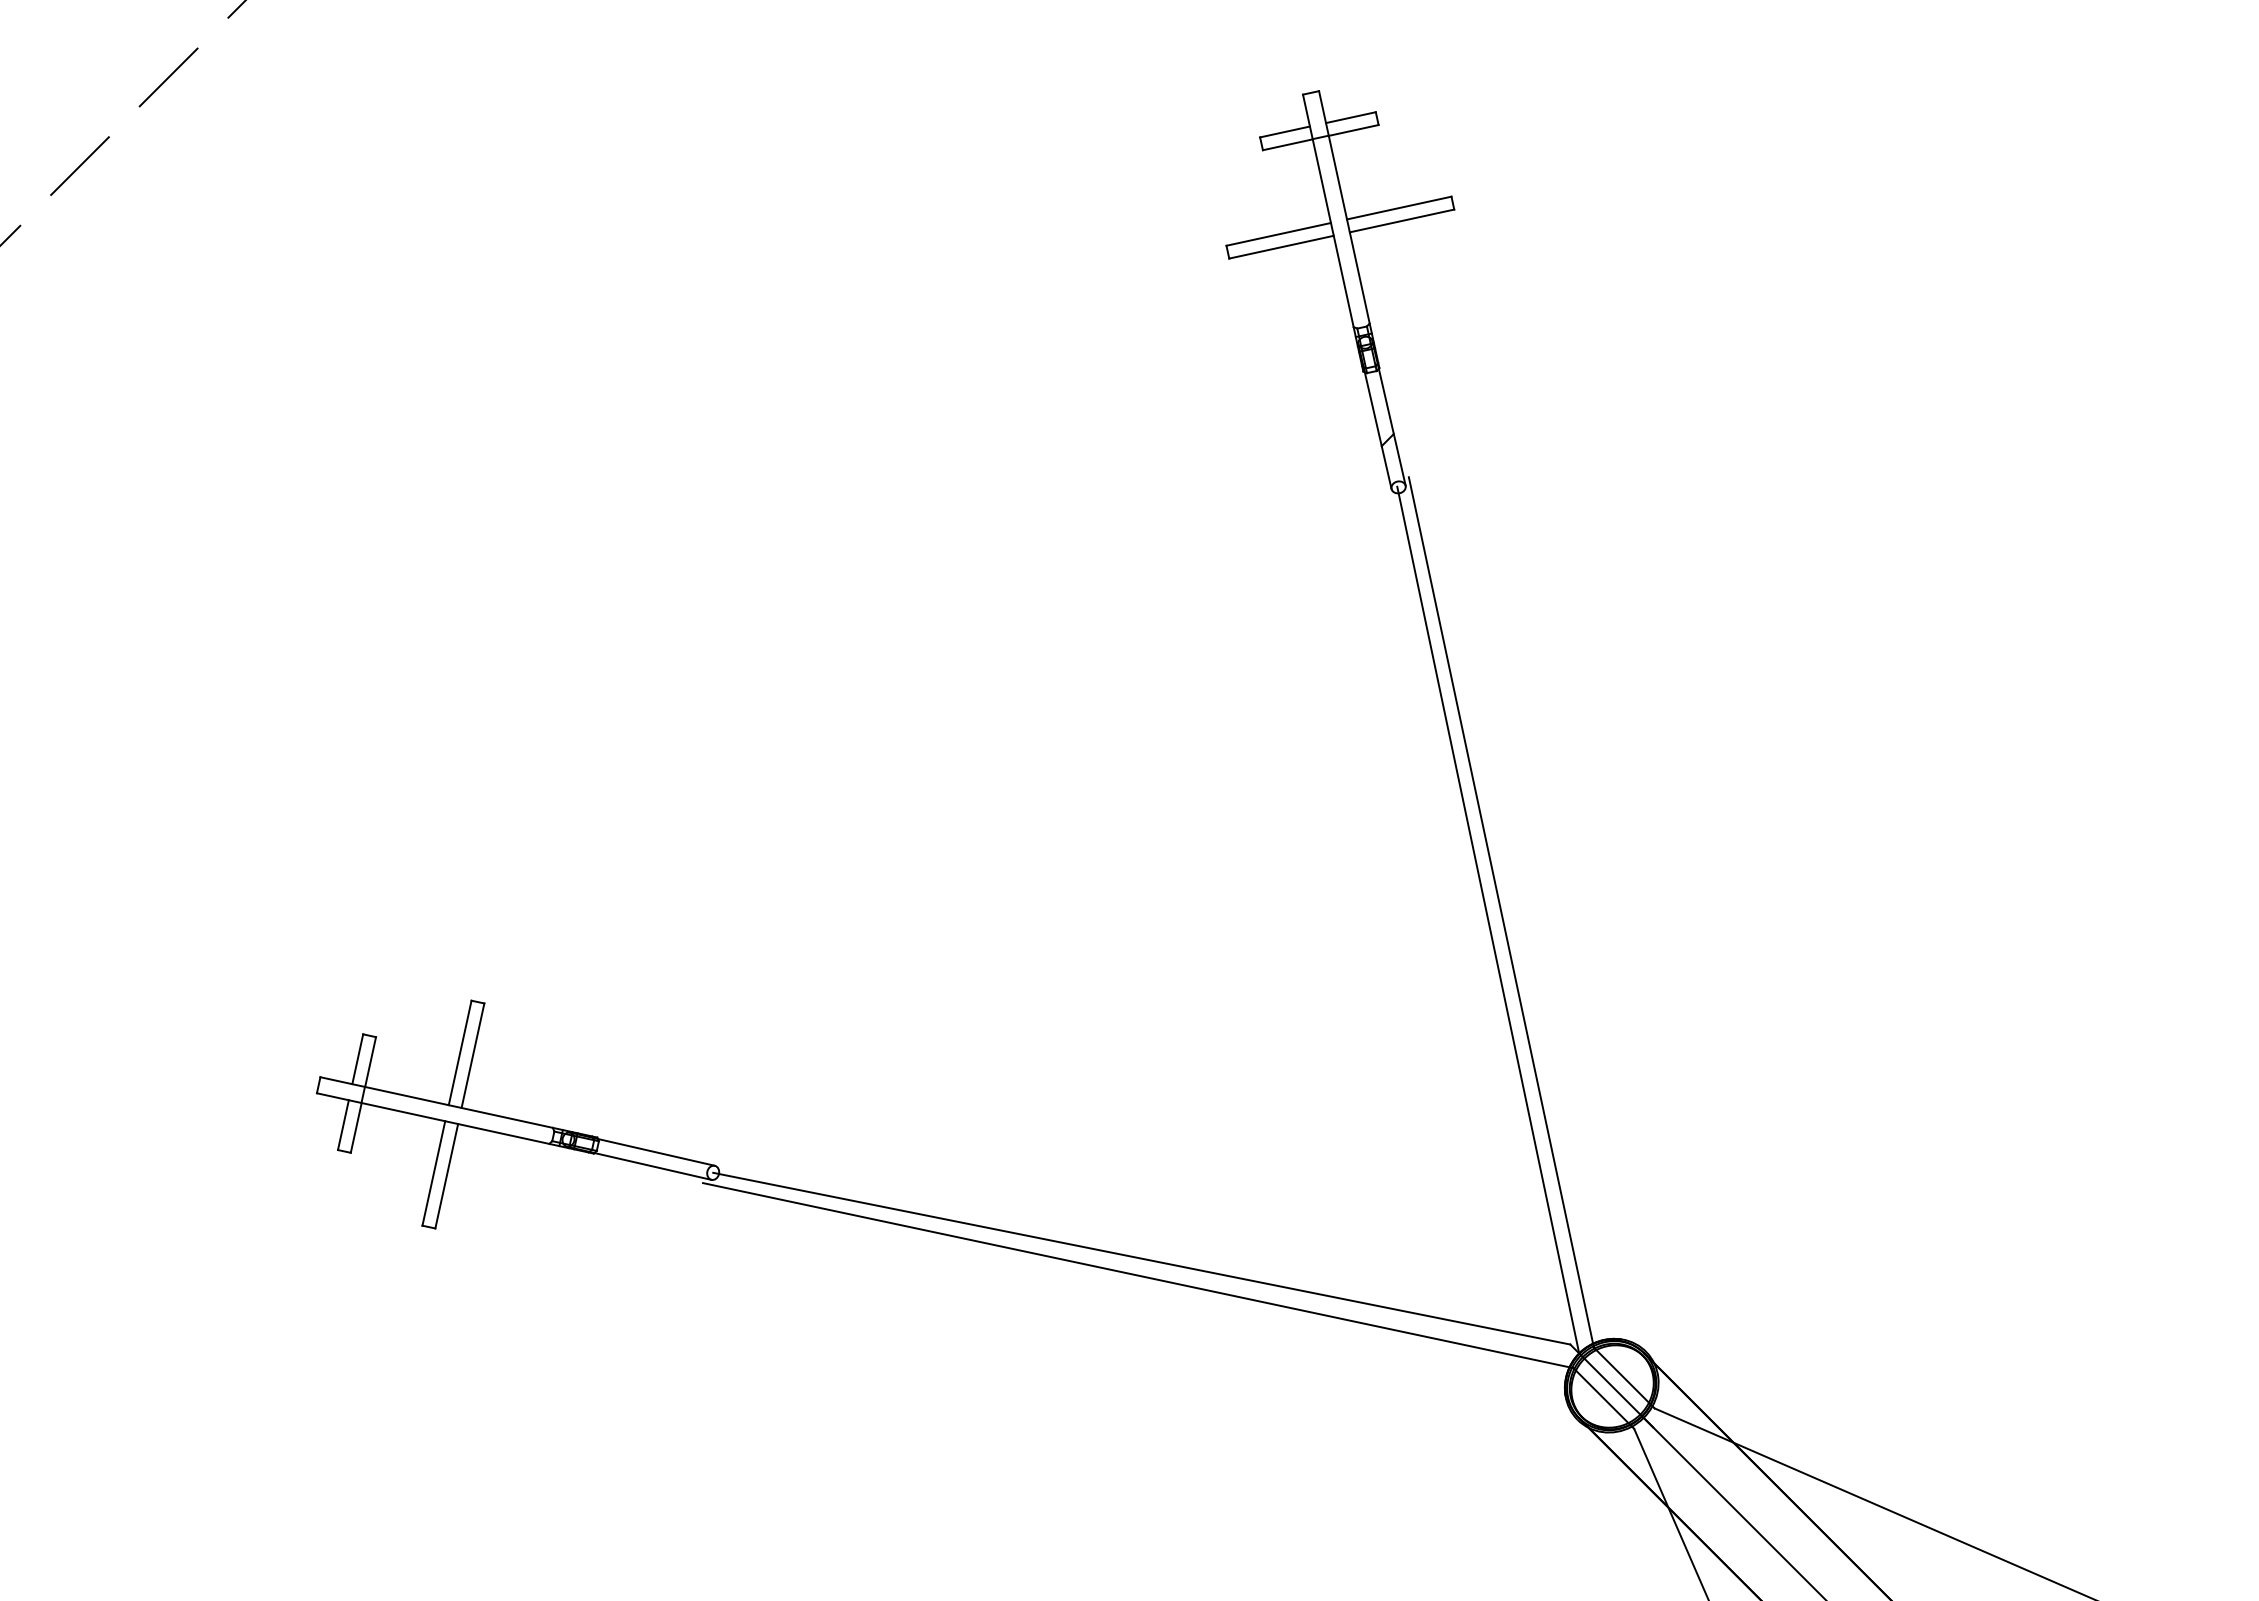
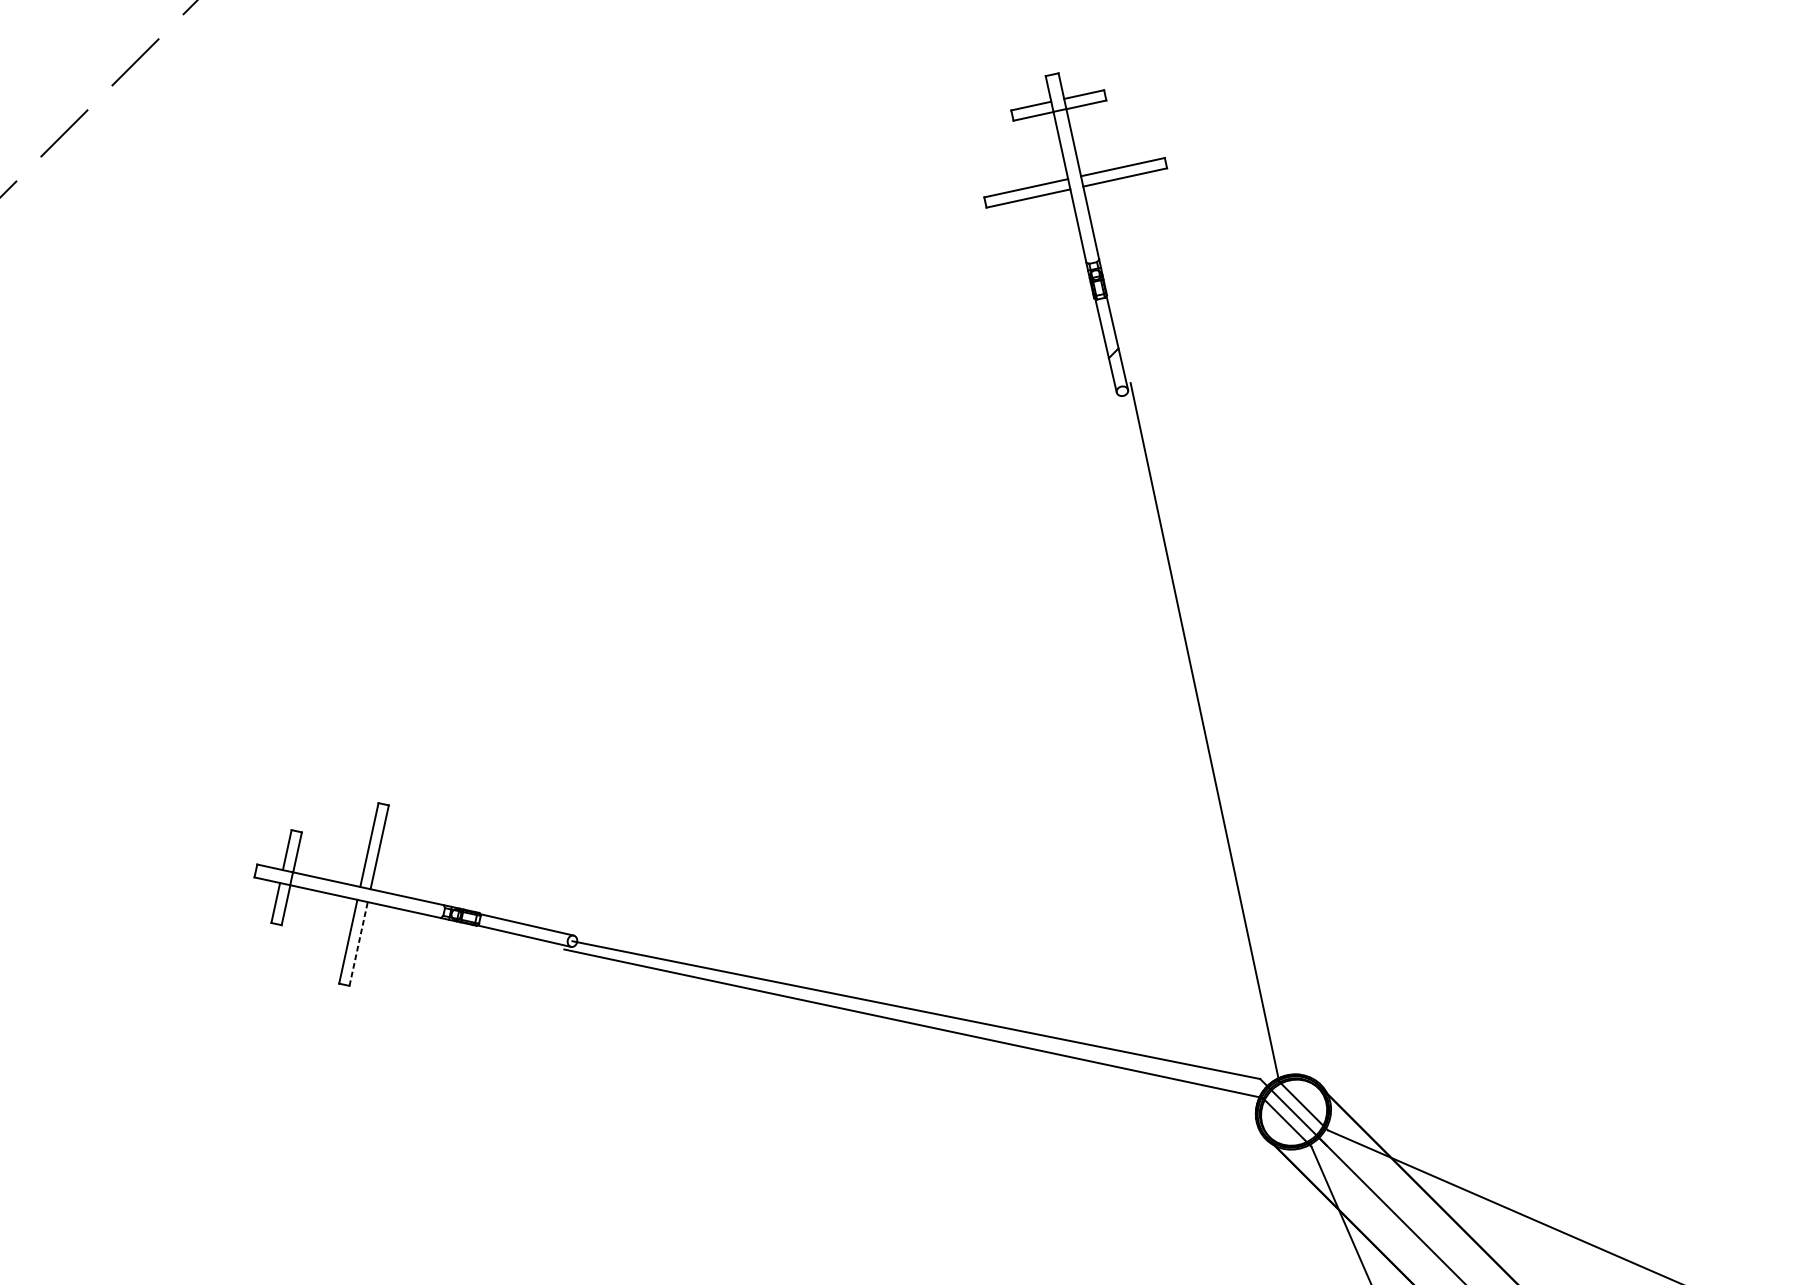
line: (1488, 919) -> (1194, 737), removed
line: (446, 1175) -> (358, 943), solid -> dashed

